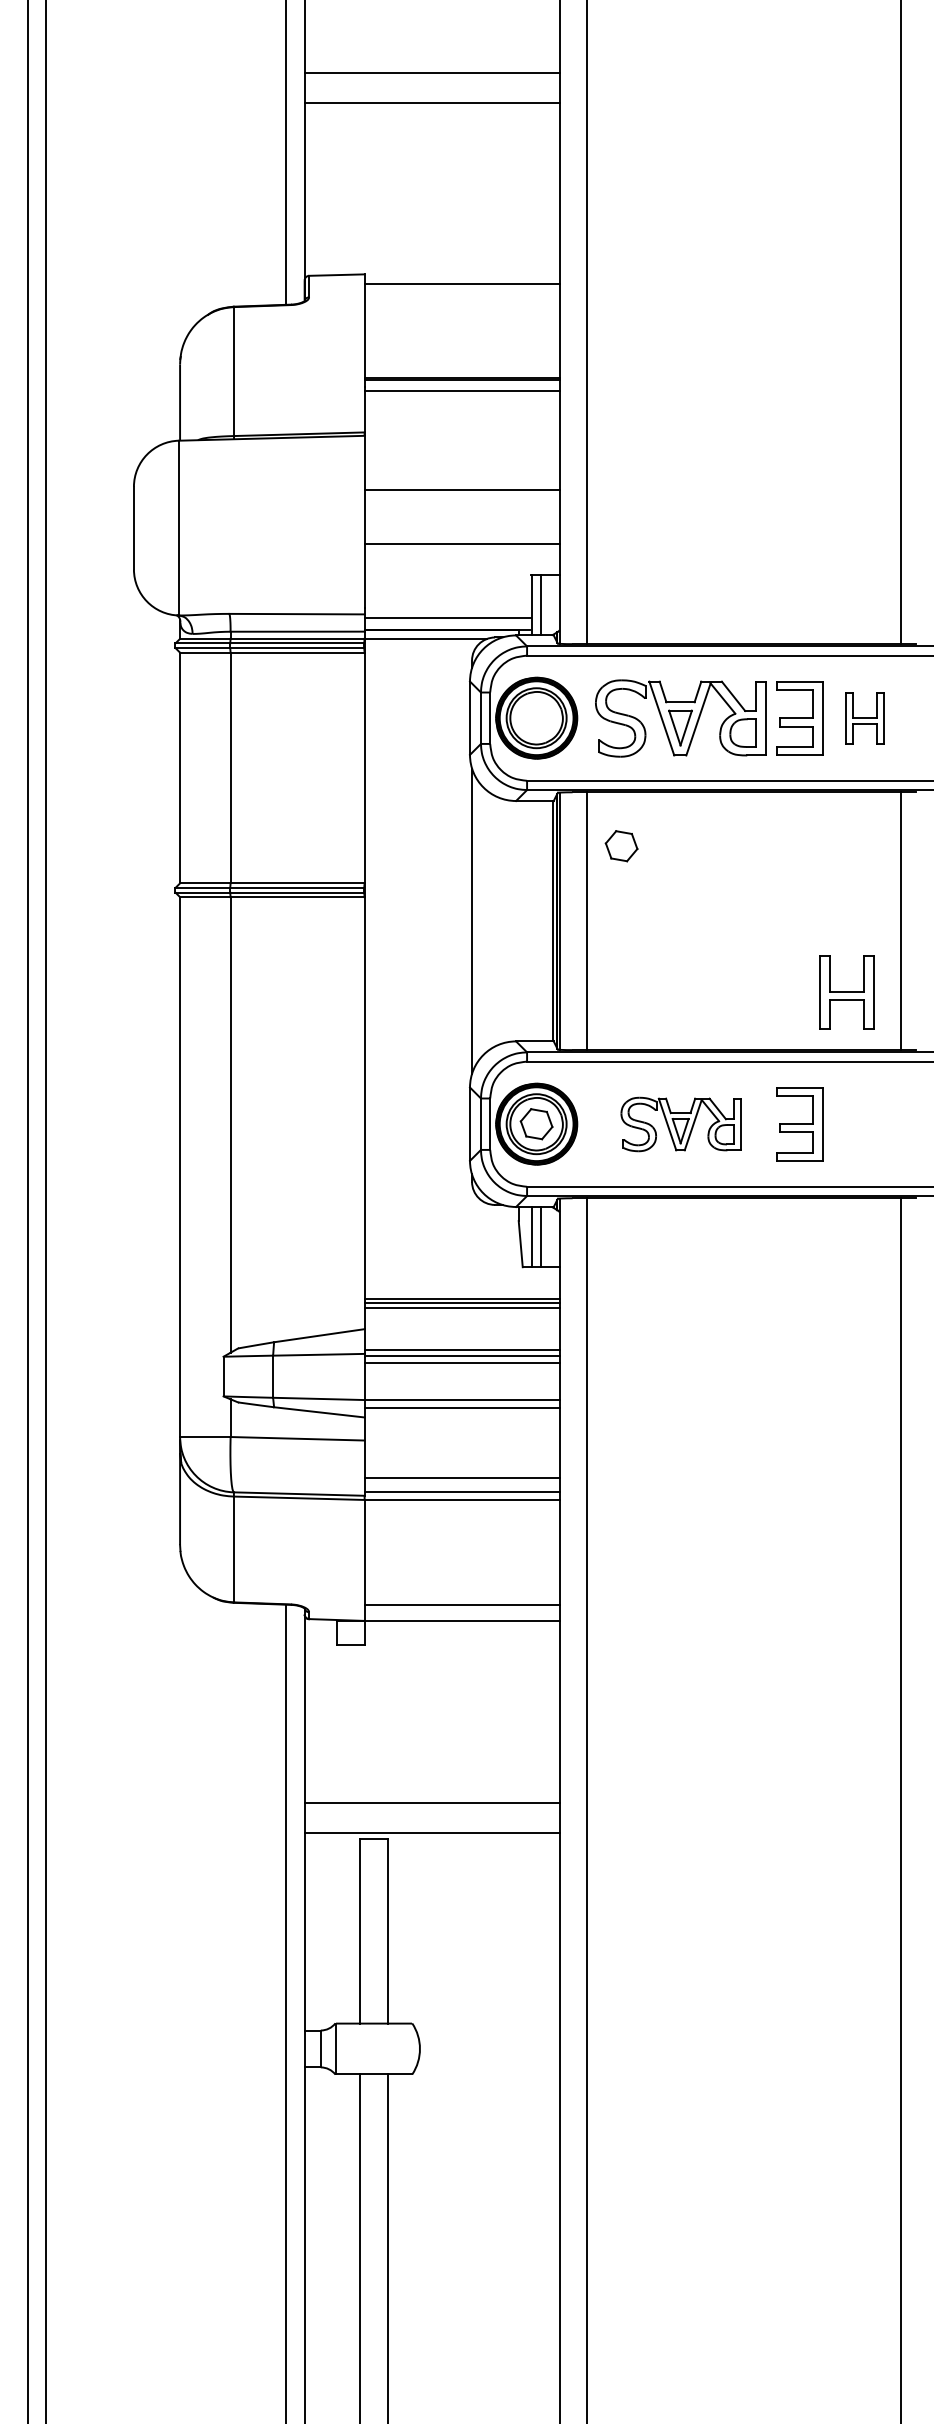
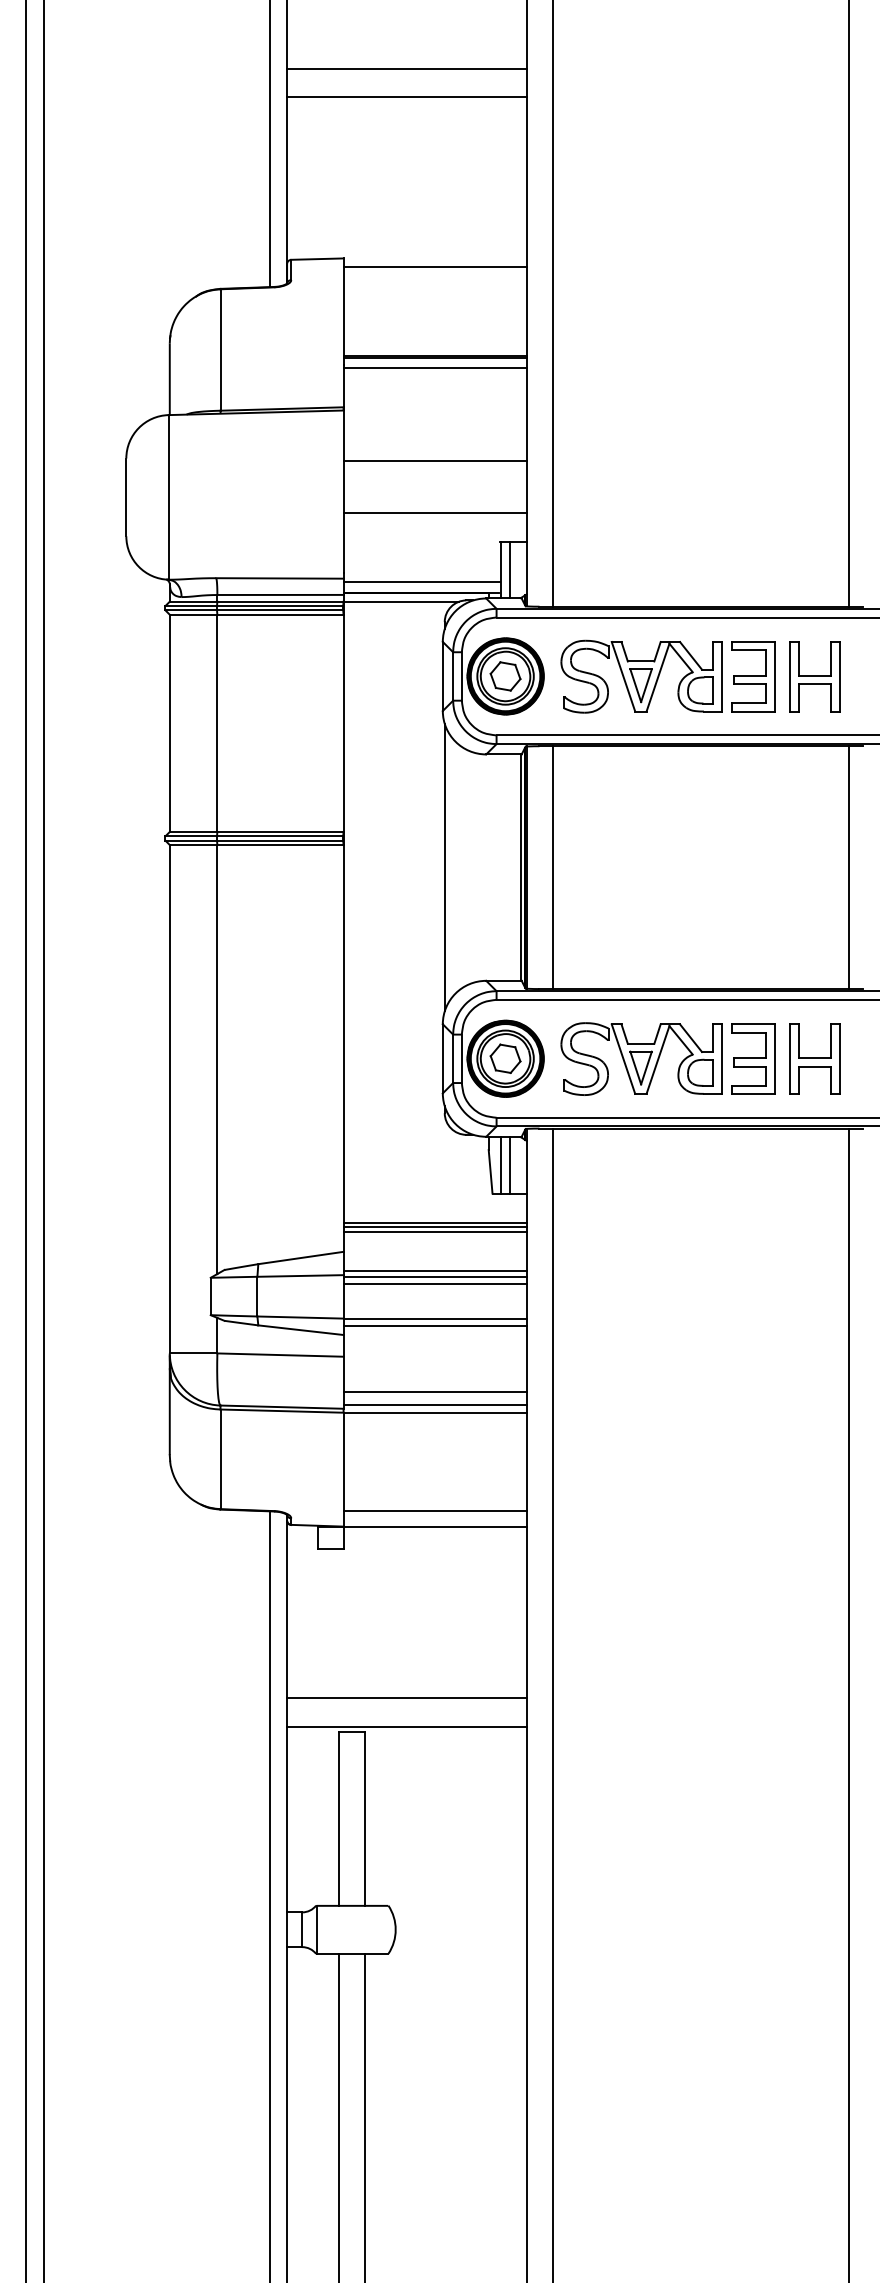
part: (864, 718) -> (814, 676), size x1.43
part: (621, 846) -> (505, 676), moved
part: (846, 992) -> (814, 1059), moved
part: (680, 1124) -> (641, 1059), size x1.43

